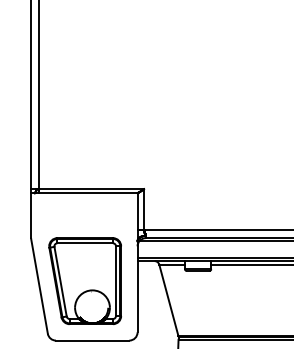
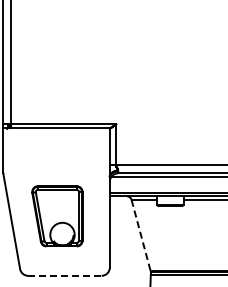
part: (84, 280) -> (56, 215), size x0.7
line: (168, 300) -> (140, 235), solid -> dashed
line: (92, 340) -> (64, 275), solid -> dashed

